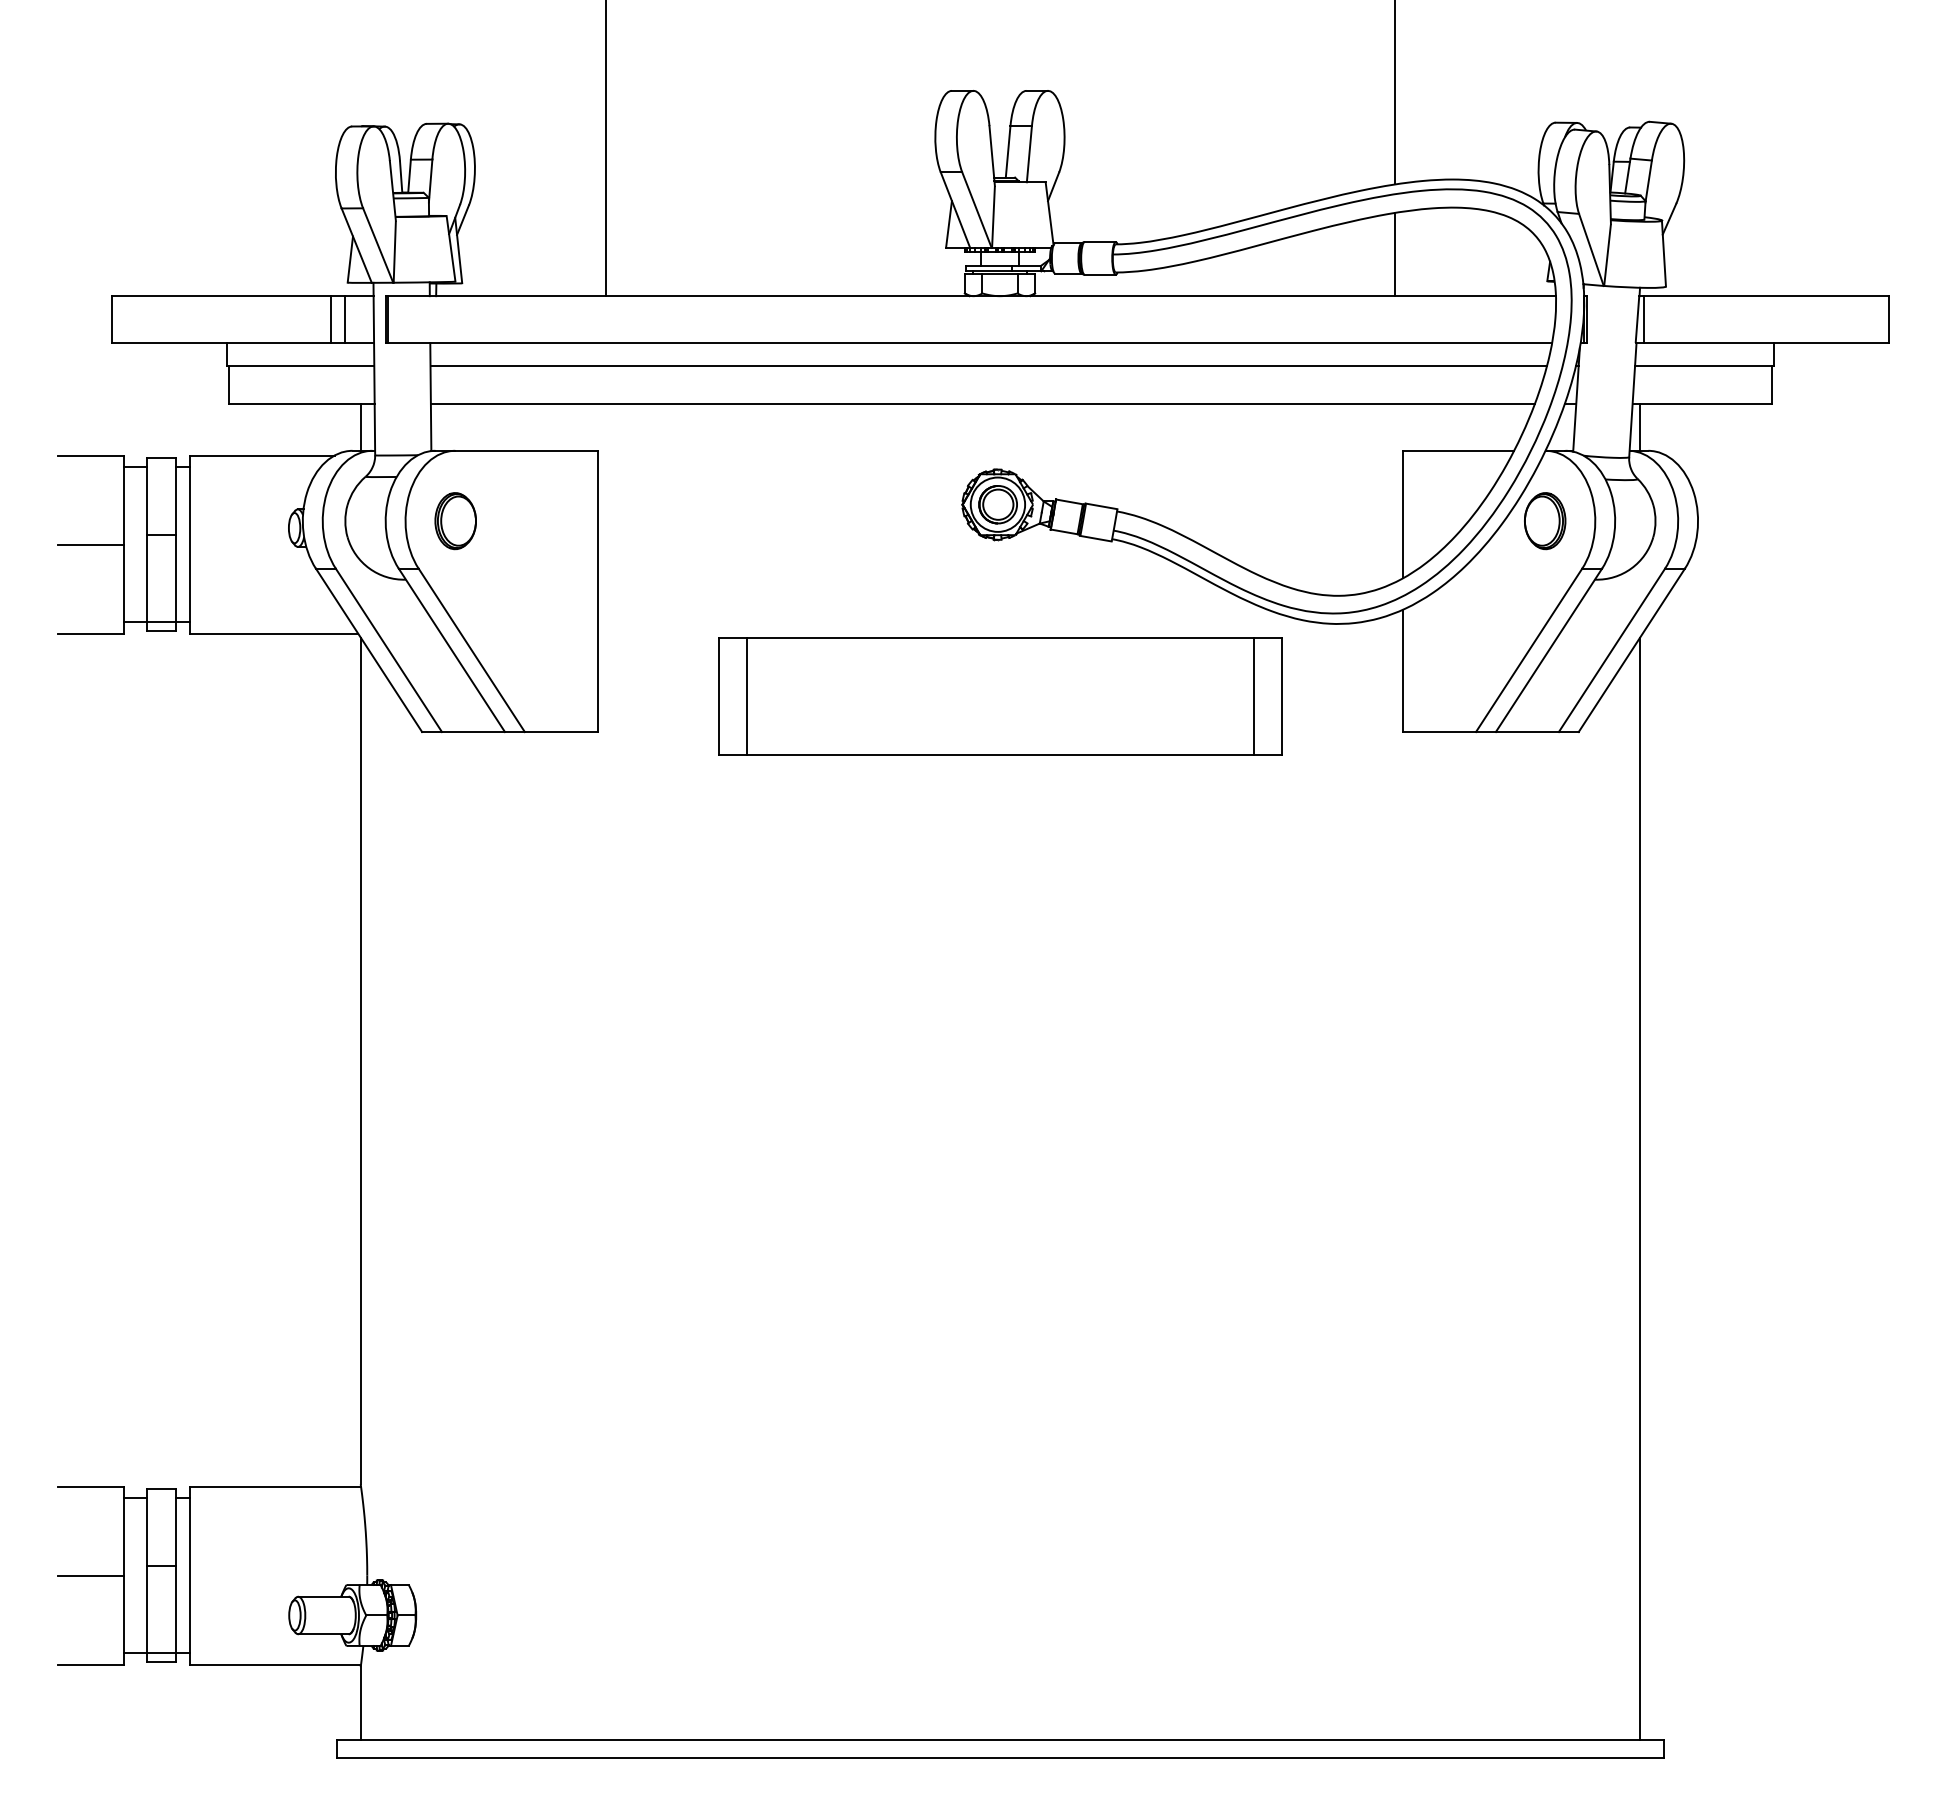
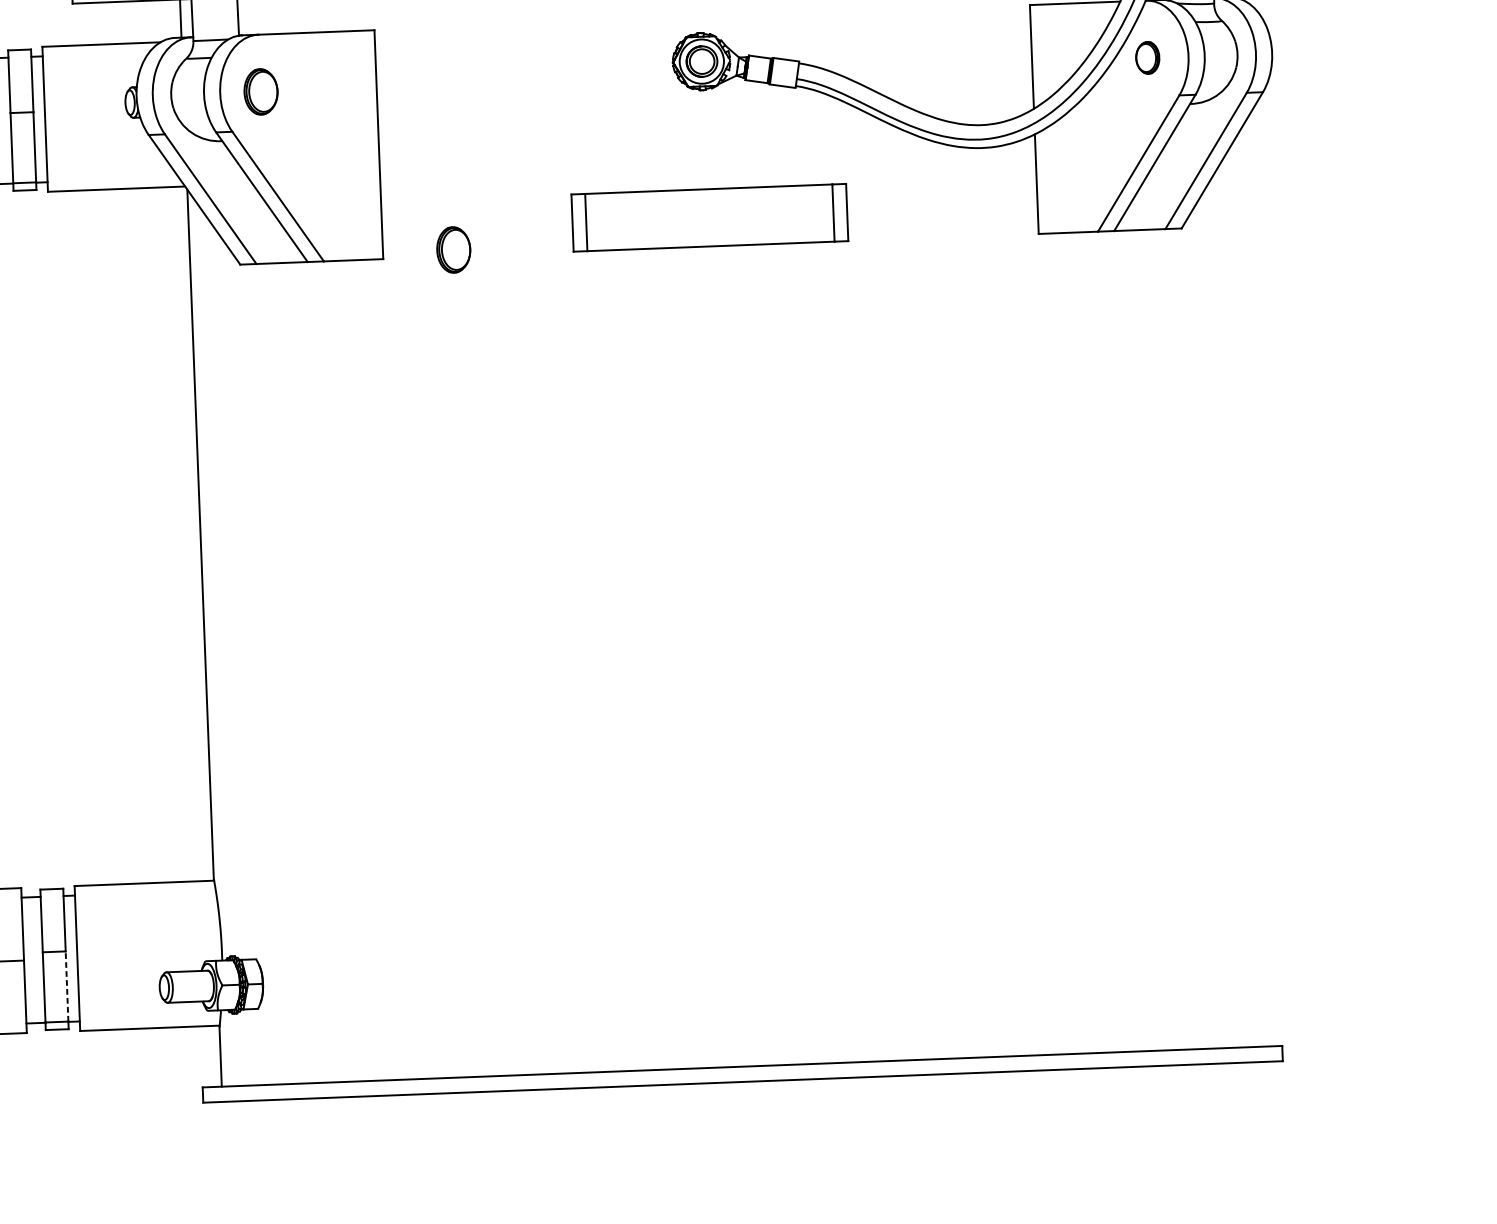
part: (1545, 521) -> (1148, 58), size x0.7
part: (1000, 696) -> (709, 217), size x0.6
part: (684, 724) -> (453, 250), added
line: (1640, 1188) -> (1246, 598), removed
line: (175, 1609) -> (66, 986), solid -> dashed

